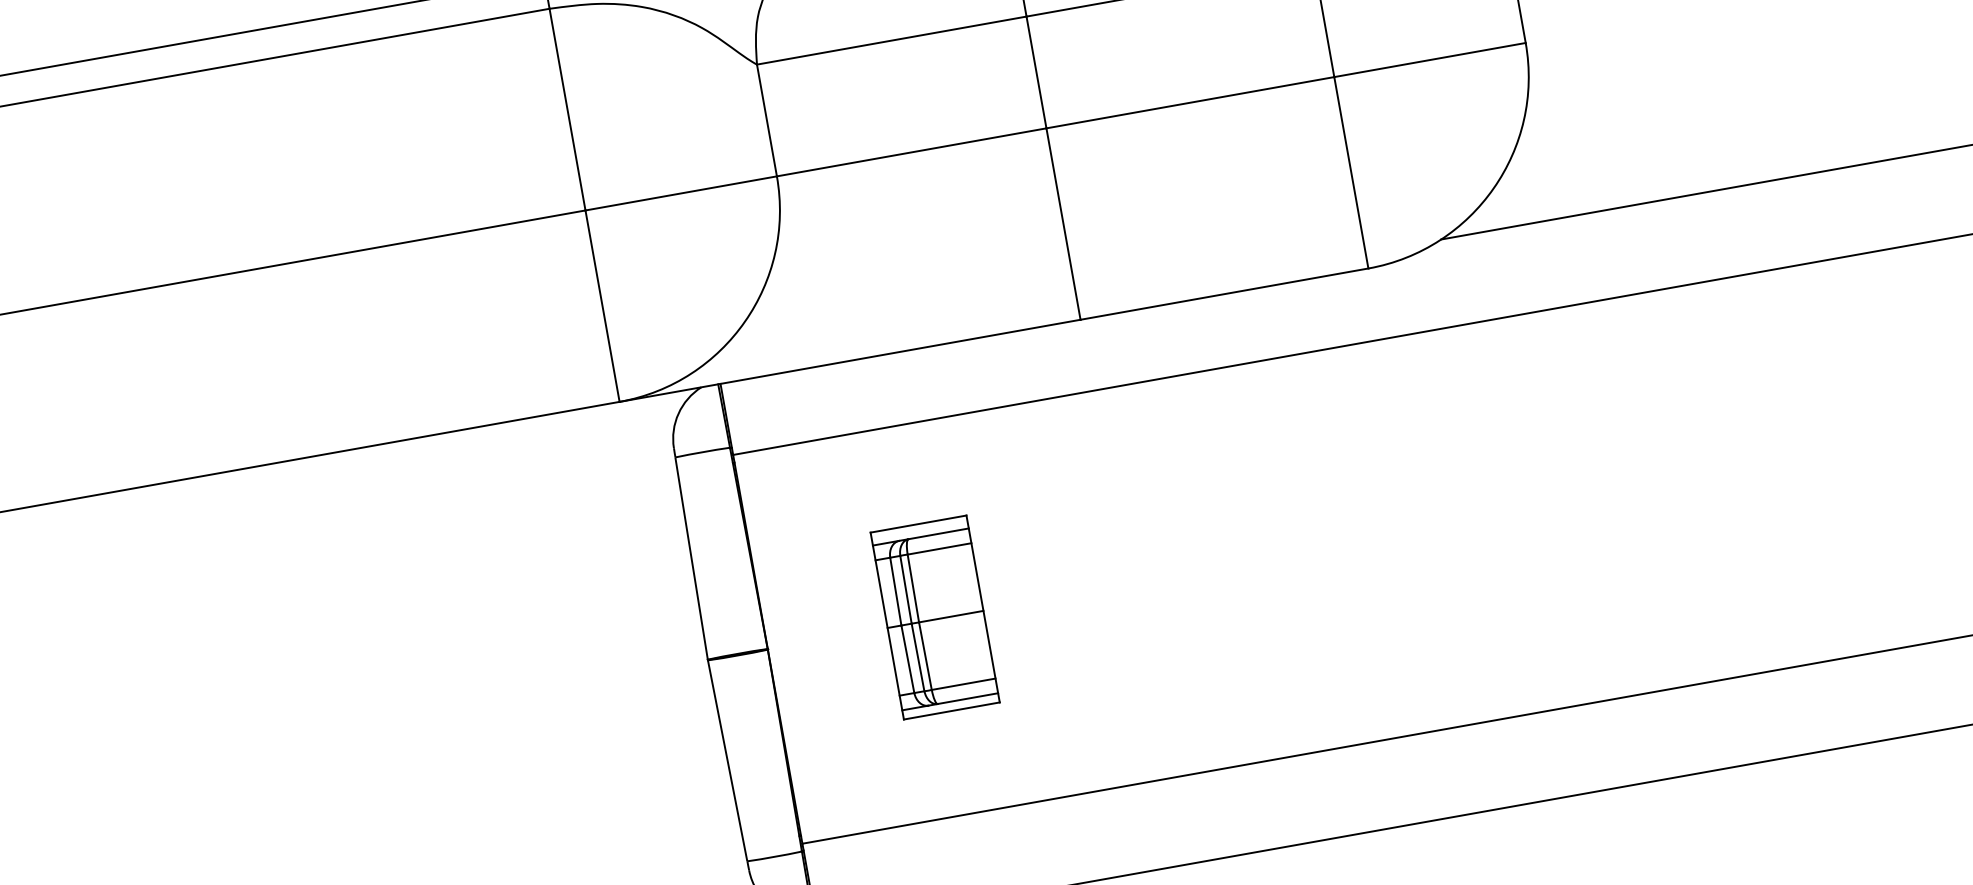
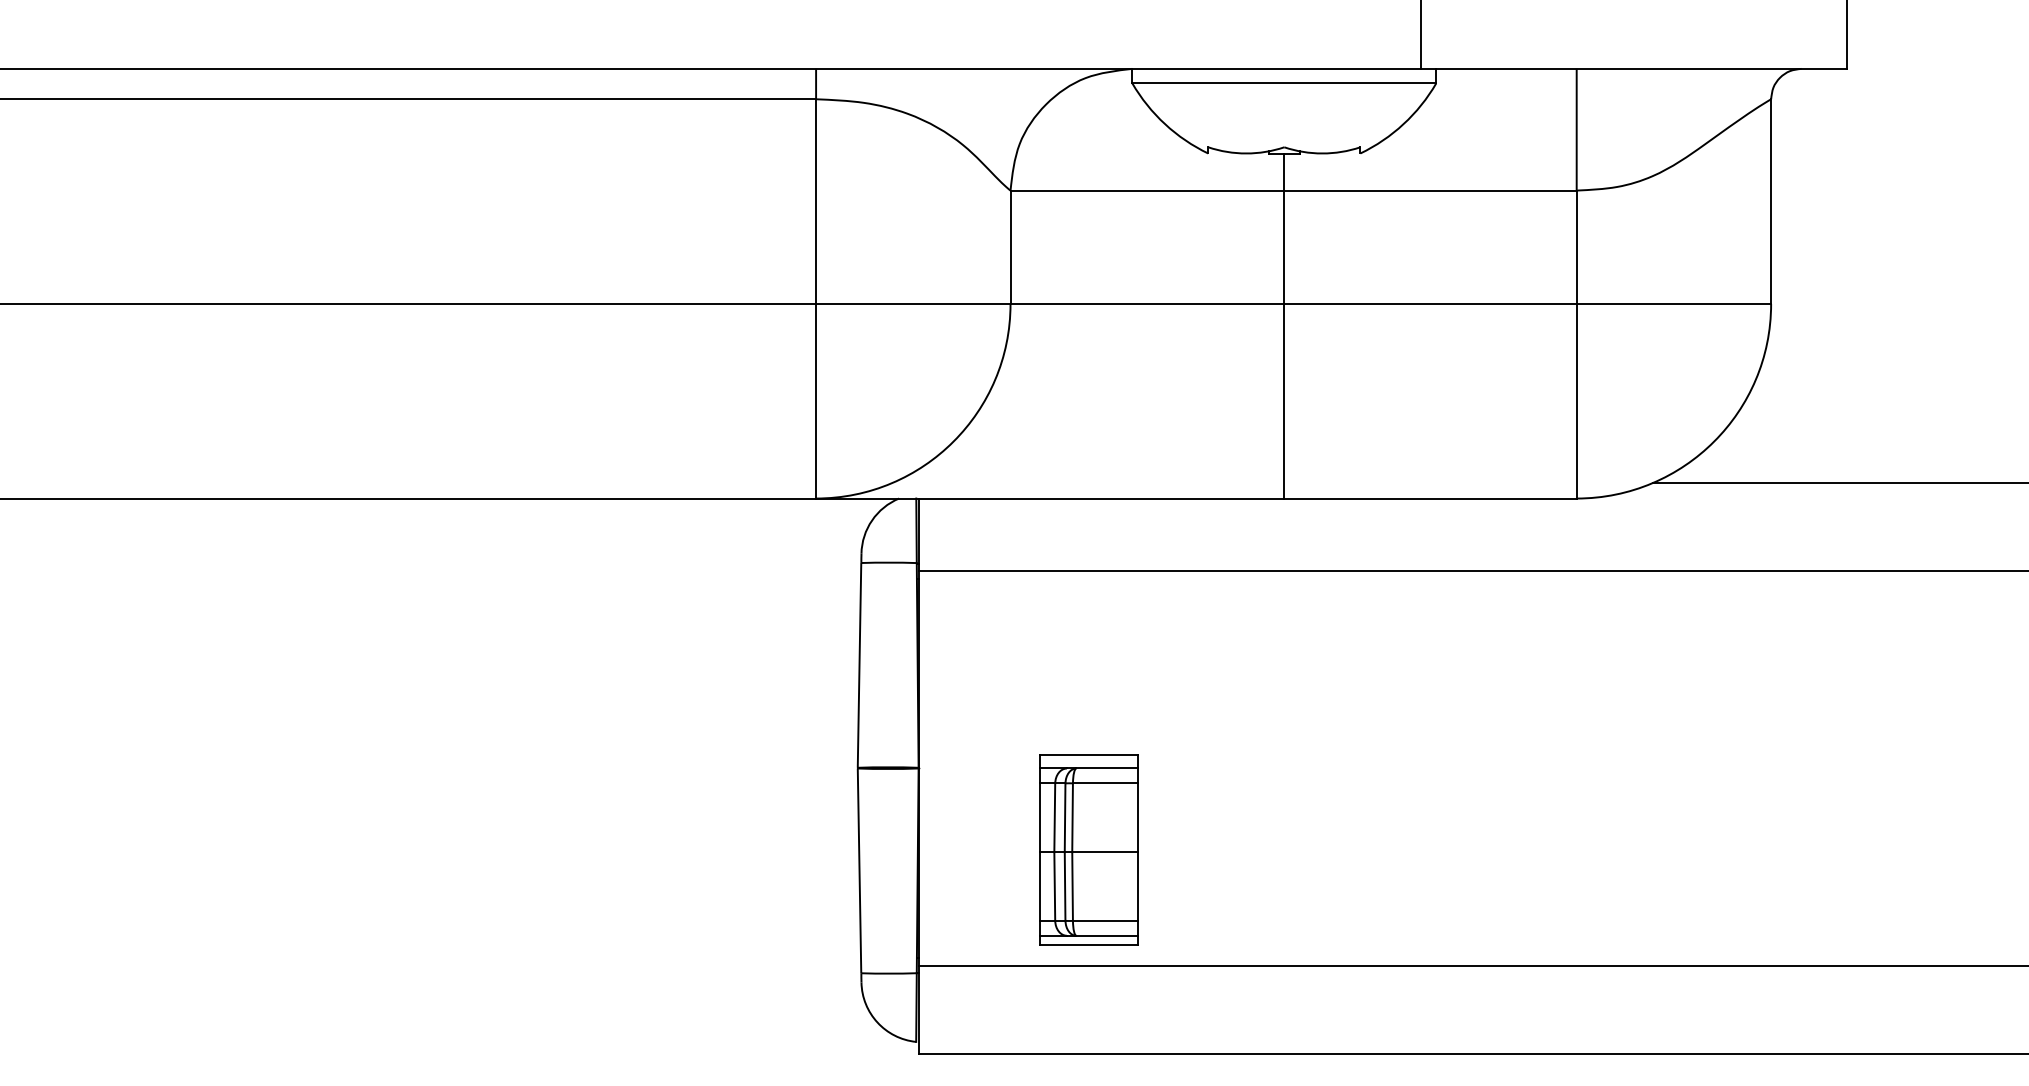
part: (934, 616) -> (1088, 849), moved

